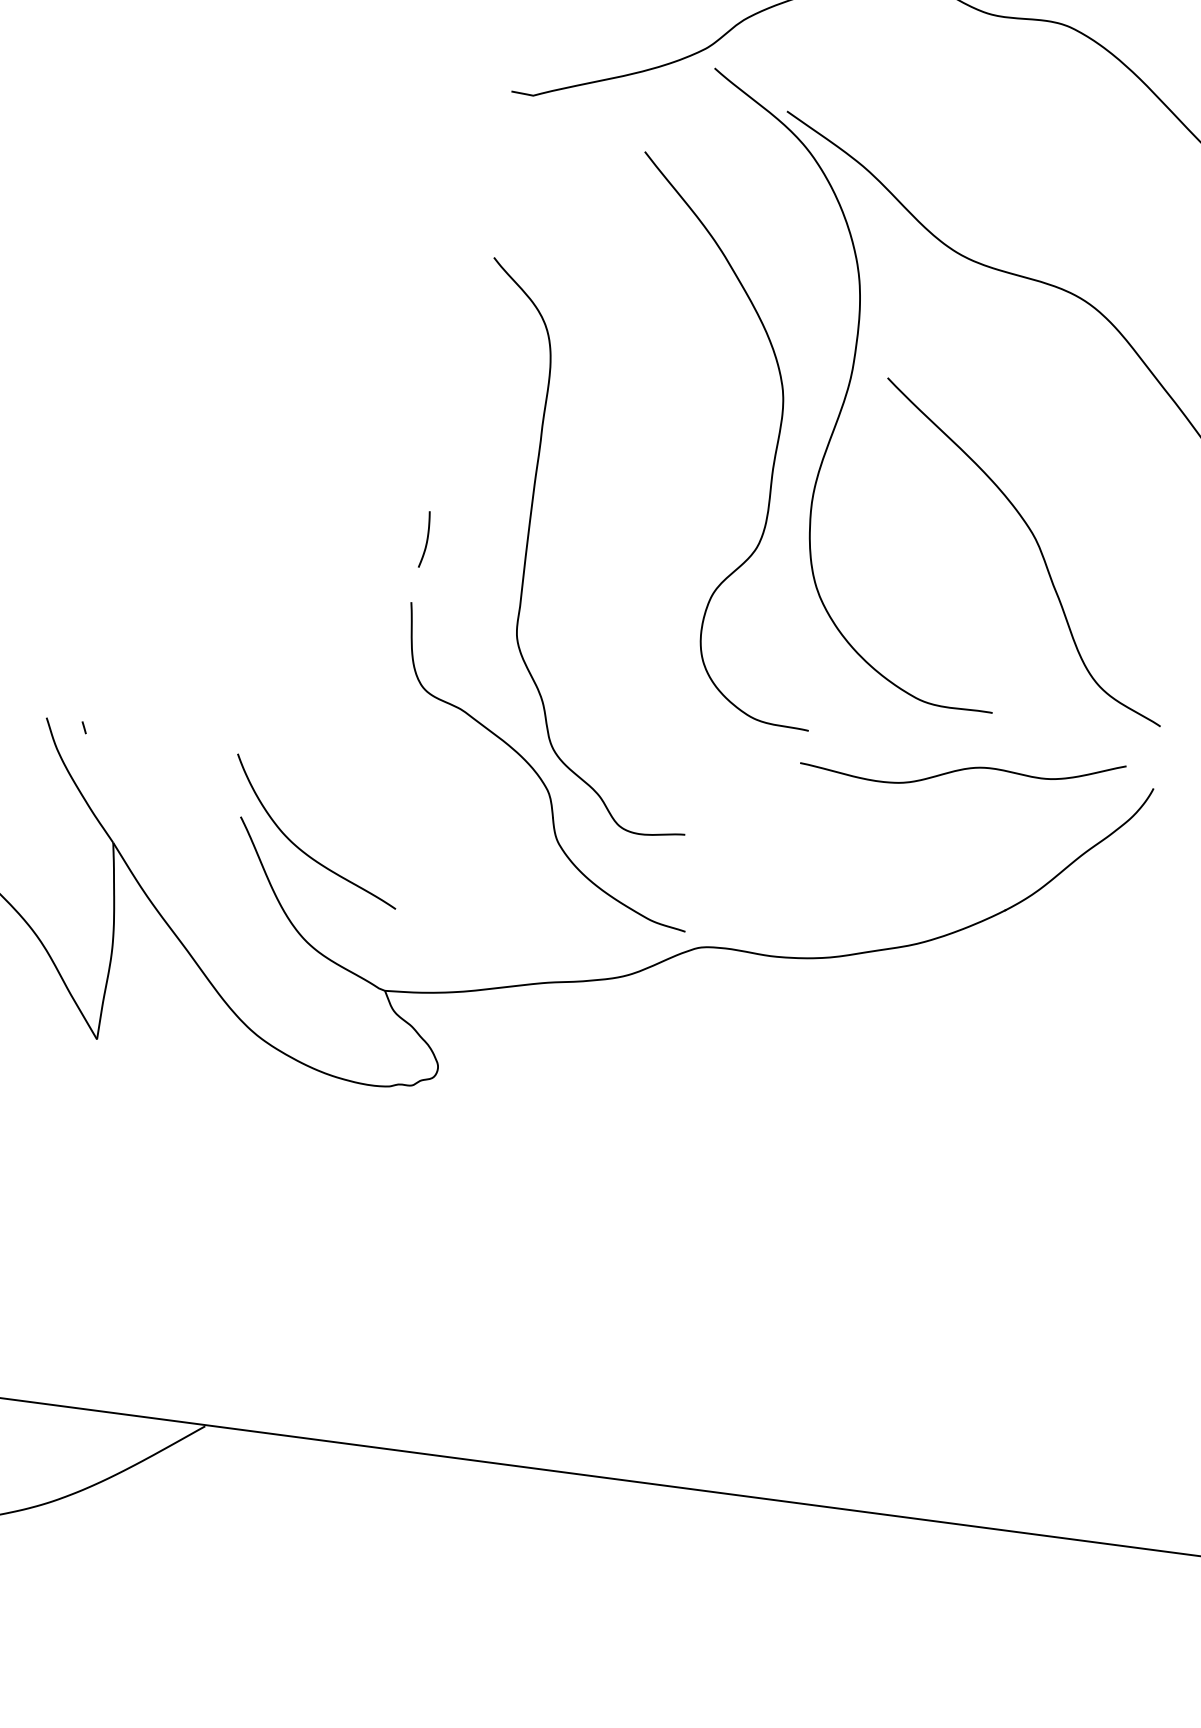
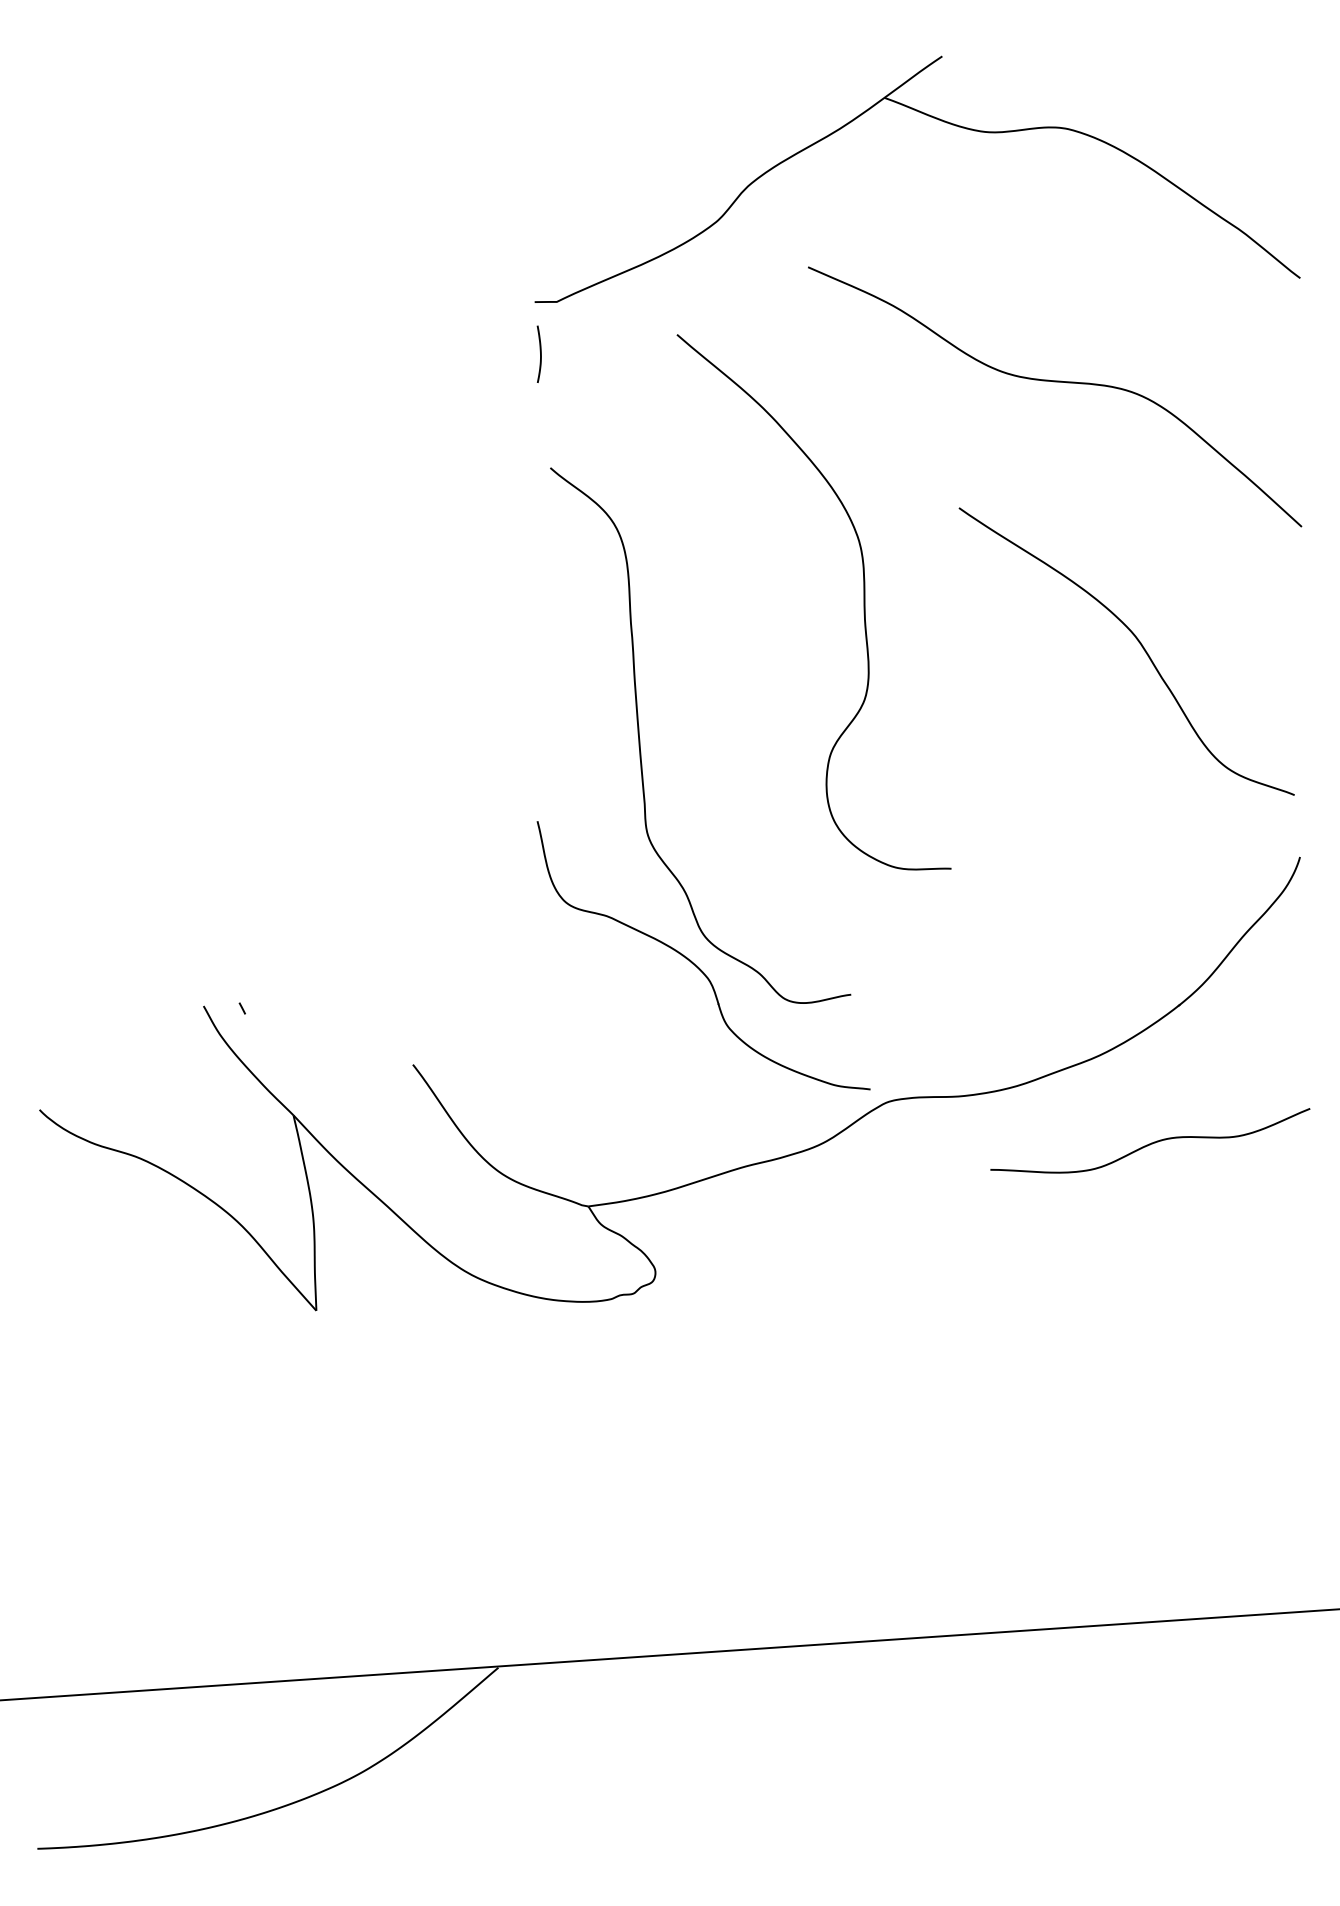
curve: (848, 391) -> (923, 528), removed
curve: (427, 539) -> (540, 353), moved
curve: (963, 768) -> (1151, 1142), moved
curve: (302, 849) -> (479, 1084), removed

